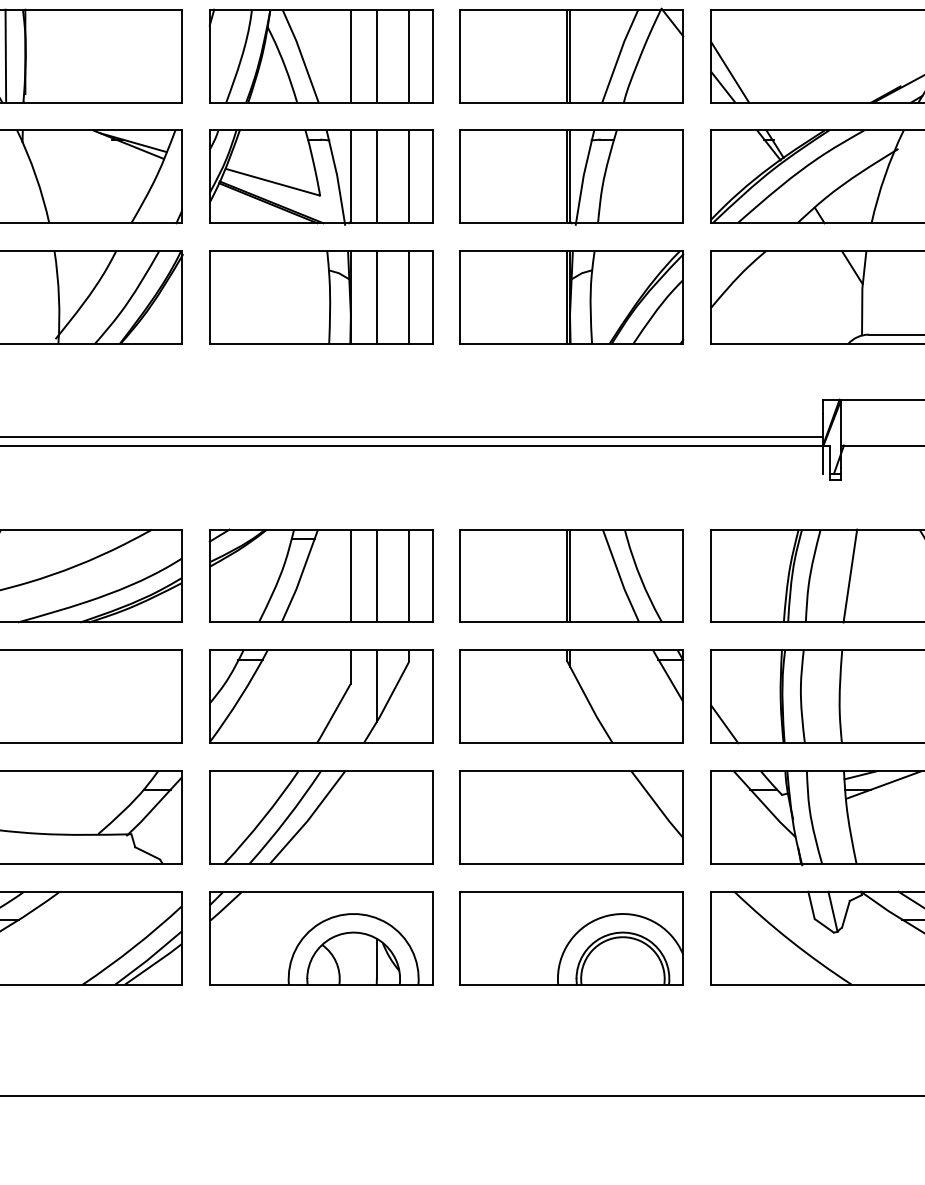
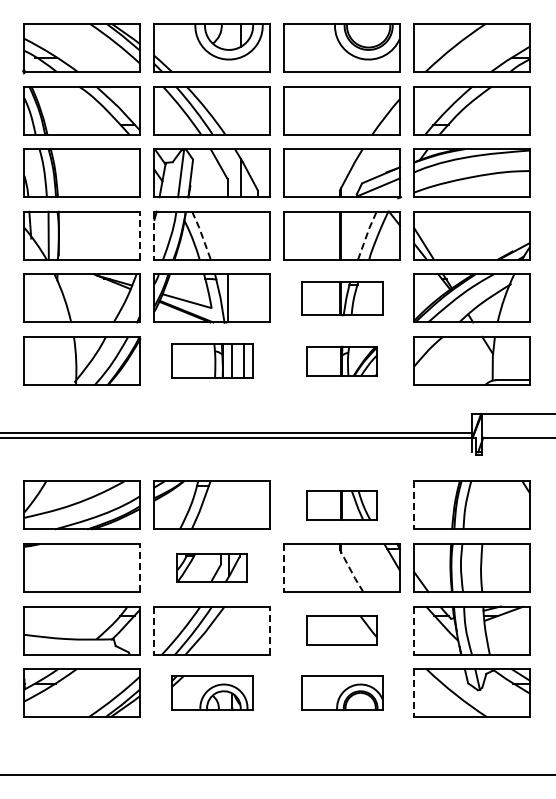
line: (180, 55) -> (139, 235), solid -> dashed
line: (300, 55) -> (201, 235), solid -> dashed
line: (350, 55) -> (227, 235), removed
line: (377, 55) -> (241, 235), removed
line: (408, 55) -> (257, 235), removed
line: (618, 55) -> (366, 235), solid -> dashed
line: (209, 57) -> (154, 236), solid -> dashed
line: (377, 177) -> (241, 298), removed
line: (408, 177) -> (257, 298), removed
part: (570, 177) -> (341, 298), size x0.7
part: (319, 296) -> (211, 360), size x0.7
part: (570, 298) -> (341, 361), size x0.6
part: (570, 574) -> (341, 504), size x0.6
line: (350, 576) -> (227, 505), removed
line: (377, 576) -> (241, 505), removed
line: (408, 576) -> (257, 505), removed
line: (711, 576) -> (414, 505), solid -> dashed
line: (850, 576) -> (486, 505), removed
line: (180, 695) -> (139, 567), solid -> dashed
part: (319, 695) -> (211, 567), size x0.6
line: (460, 697) -> (284, 568), solid -> dashed
line: (589, 703) -> (351, 571), solid -> dashed
line: (431, 817) -> (269, 630), solid -> dashed
part: (570, 817) -> (341, 630), size x0.6
line: (209, 819) -> (154, 631), solid -> dashed
line: (711, 819) -> (414, 631), solid -> dashed
part: (319, 938) -> (211, 693), size x0.7
part: (570, 938) -> (341, 693), size x0.7
line: (711, 938) -> (414, 693), solid -> dashed

